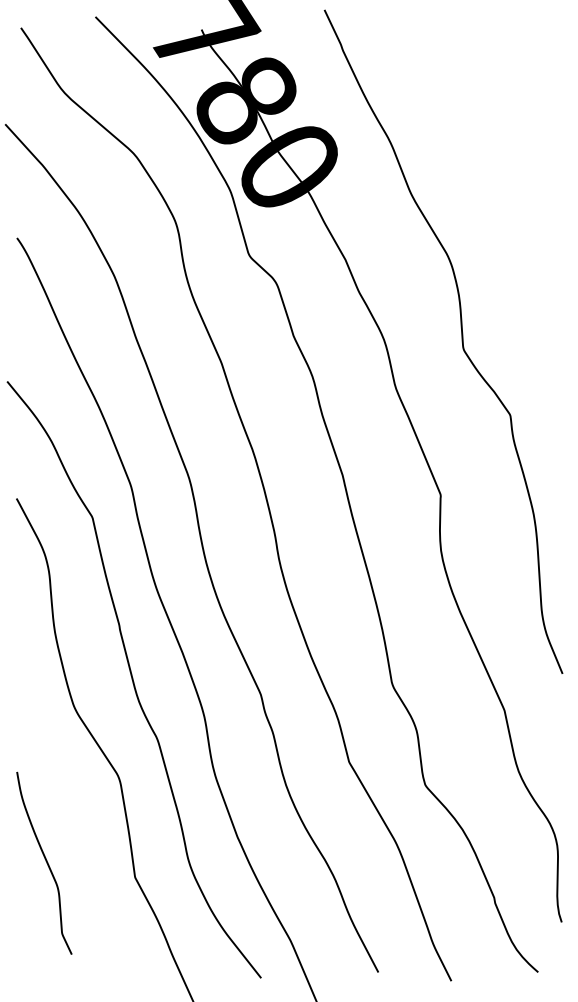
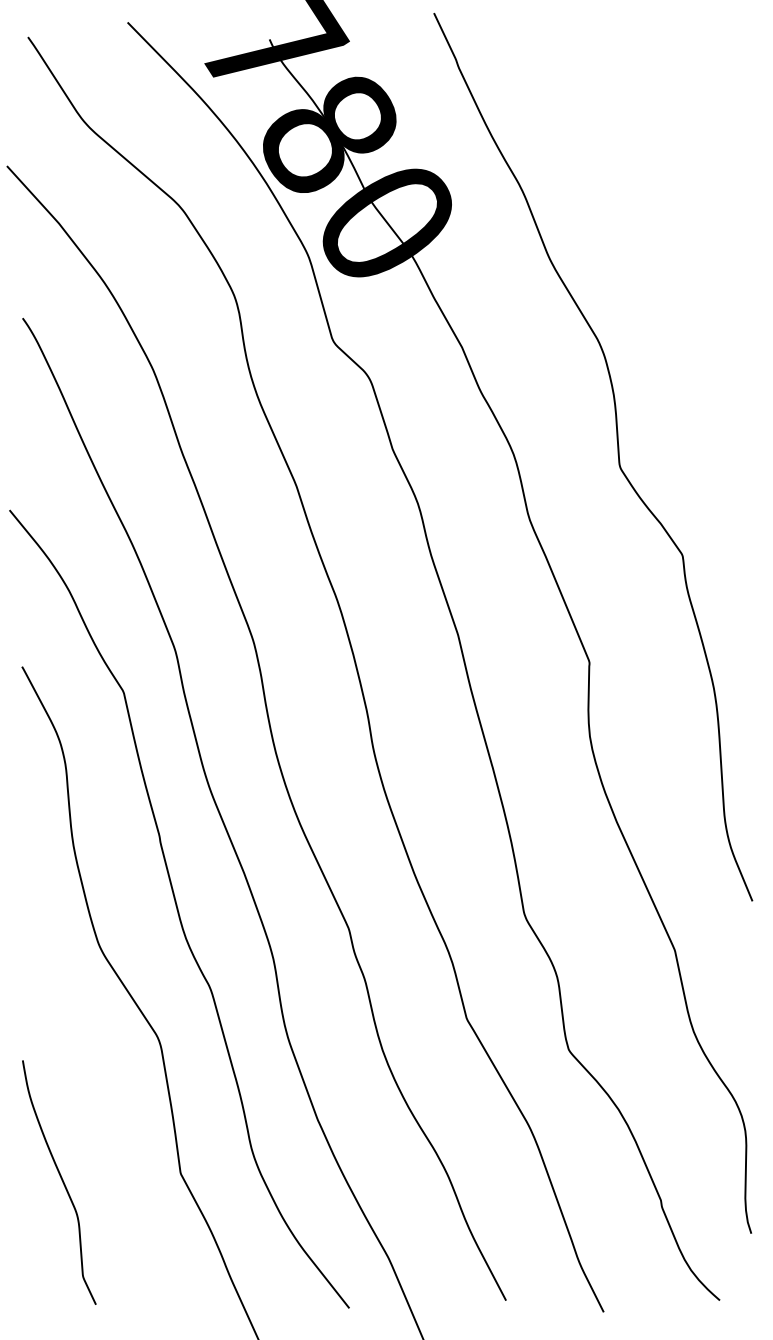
curve: (46, 861) -> (61, 1180), moved

